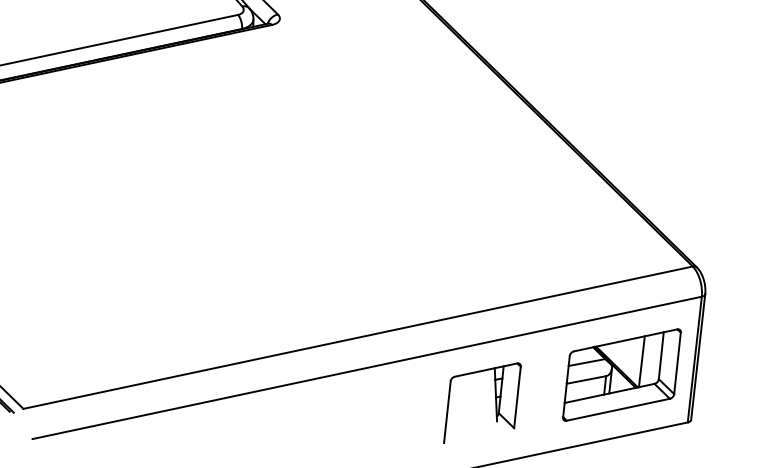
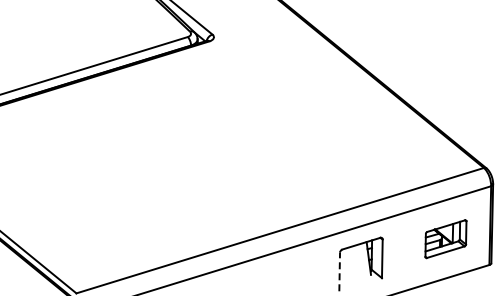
part: (621, 373) -> (445, 238), size x0.6
line: (447, 411) -> (339, 271), solid -> dashed

